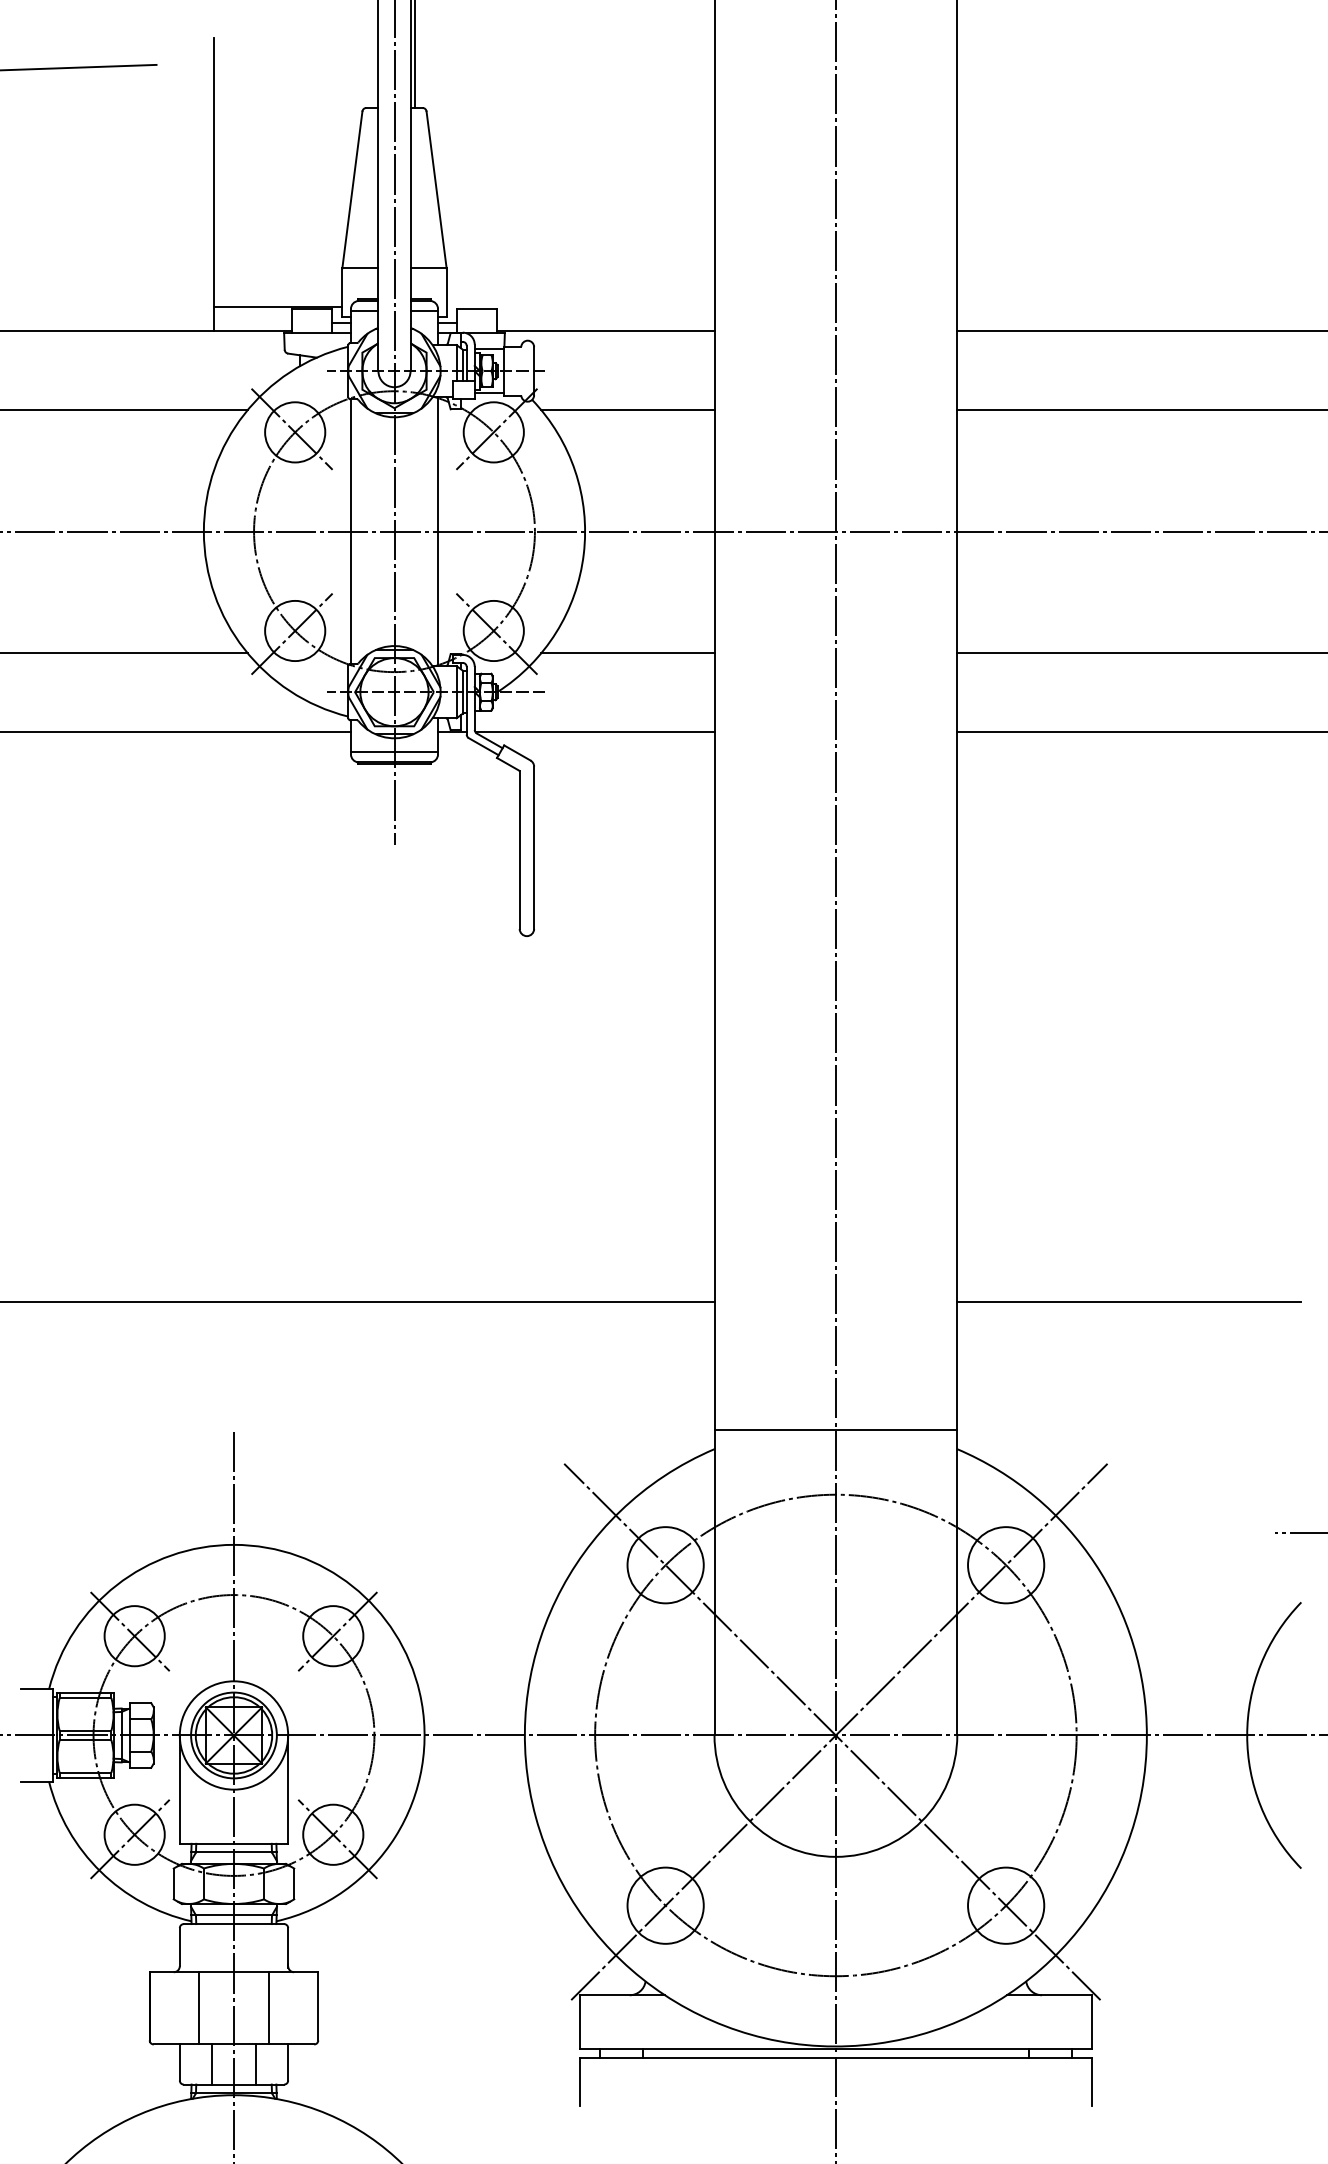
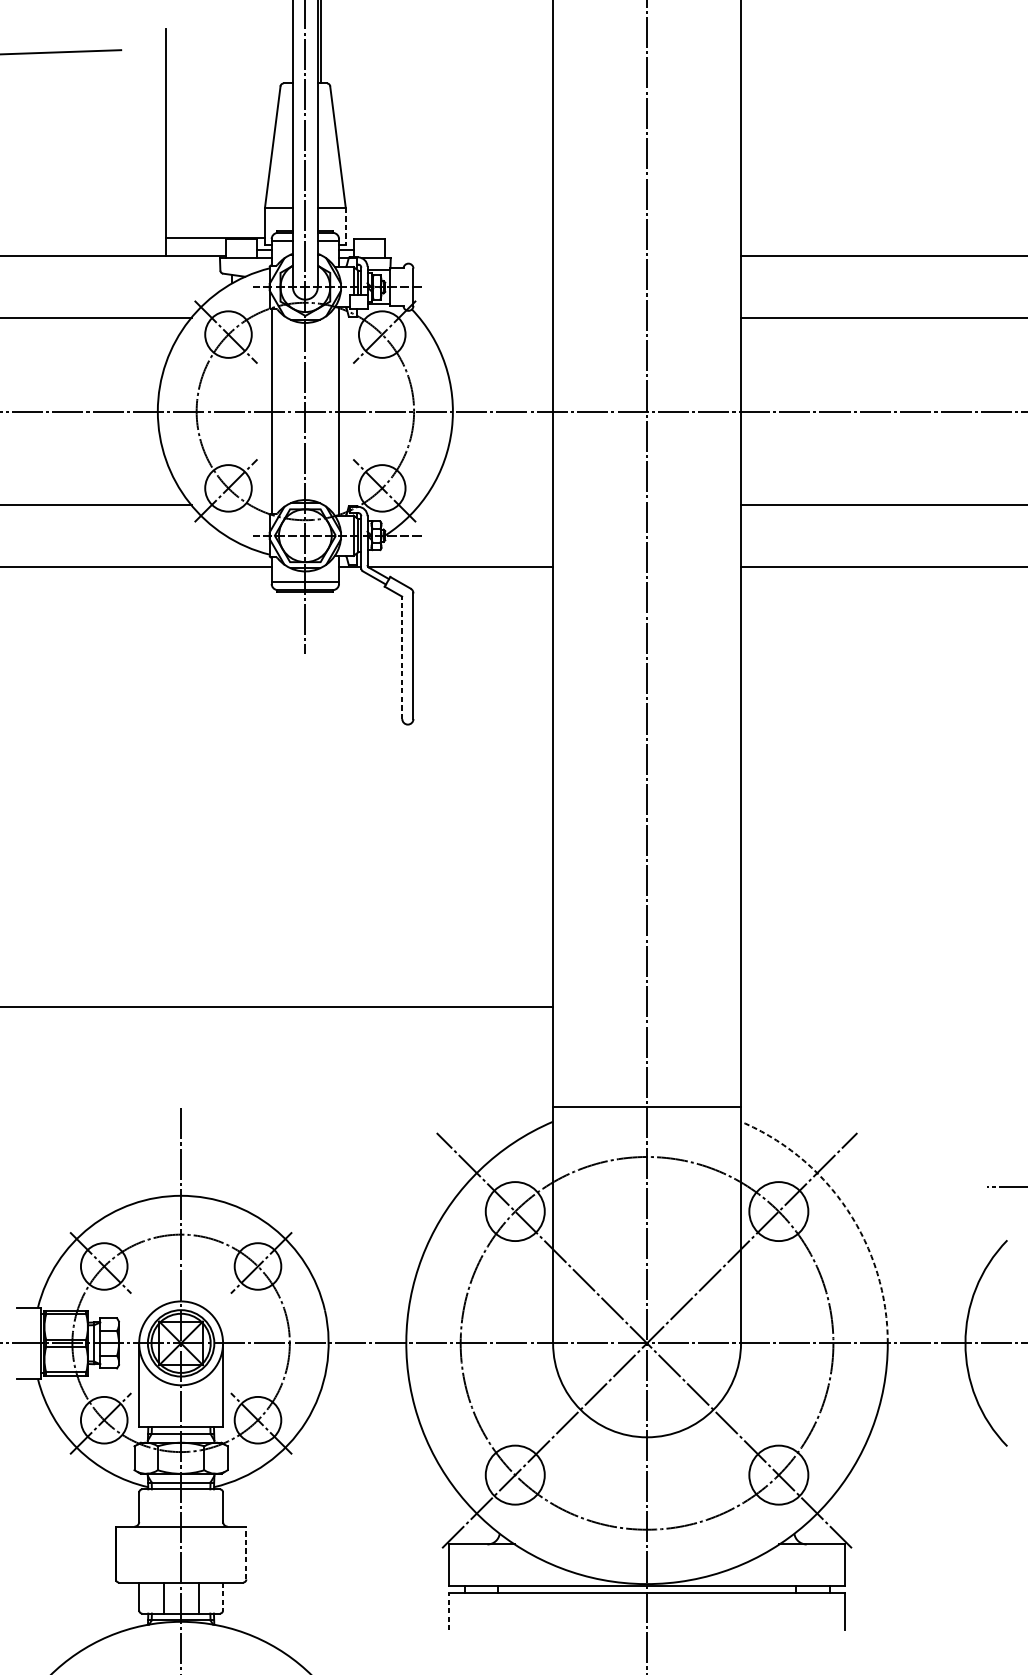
line: (446, 293) -> (345, 227), solid -> dashed
line: (605, 331) -> (468, 256), removed
line: (627, 410) -> (485, 317), removed
line: (627, 653) -> (485, 505), removed
line: (519, 850) -> (402, 658), solid -> dashed
line: (1129, 1301) -> (874, 1007), removed
arc: (1095, 1563) -> (848, 1210), solid -> dashed
line: (318, 2005) -> (246, 1552), solid -> dashed
line: (199, 2008) -> (154, 1554), removed
line: (268, 2008) -> (207, 1554), removed
line: (288, 2063) -> (223, 1597), solid -> dashed
line: (580, 2081) -> (449, 1611), solid -> dashed

